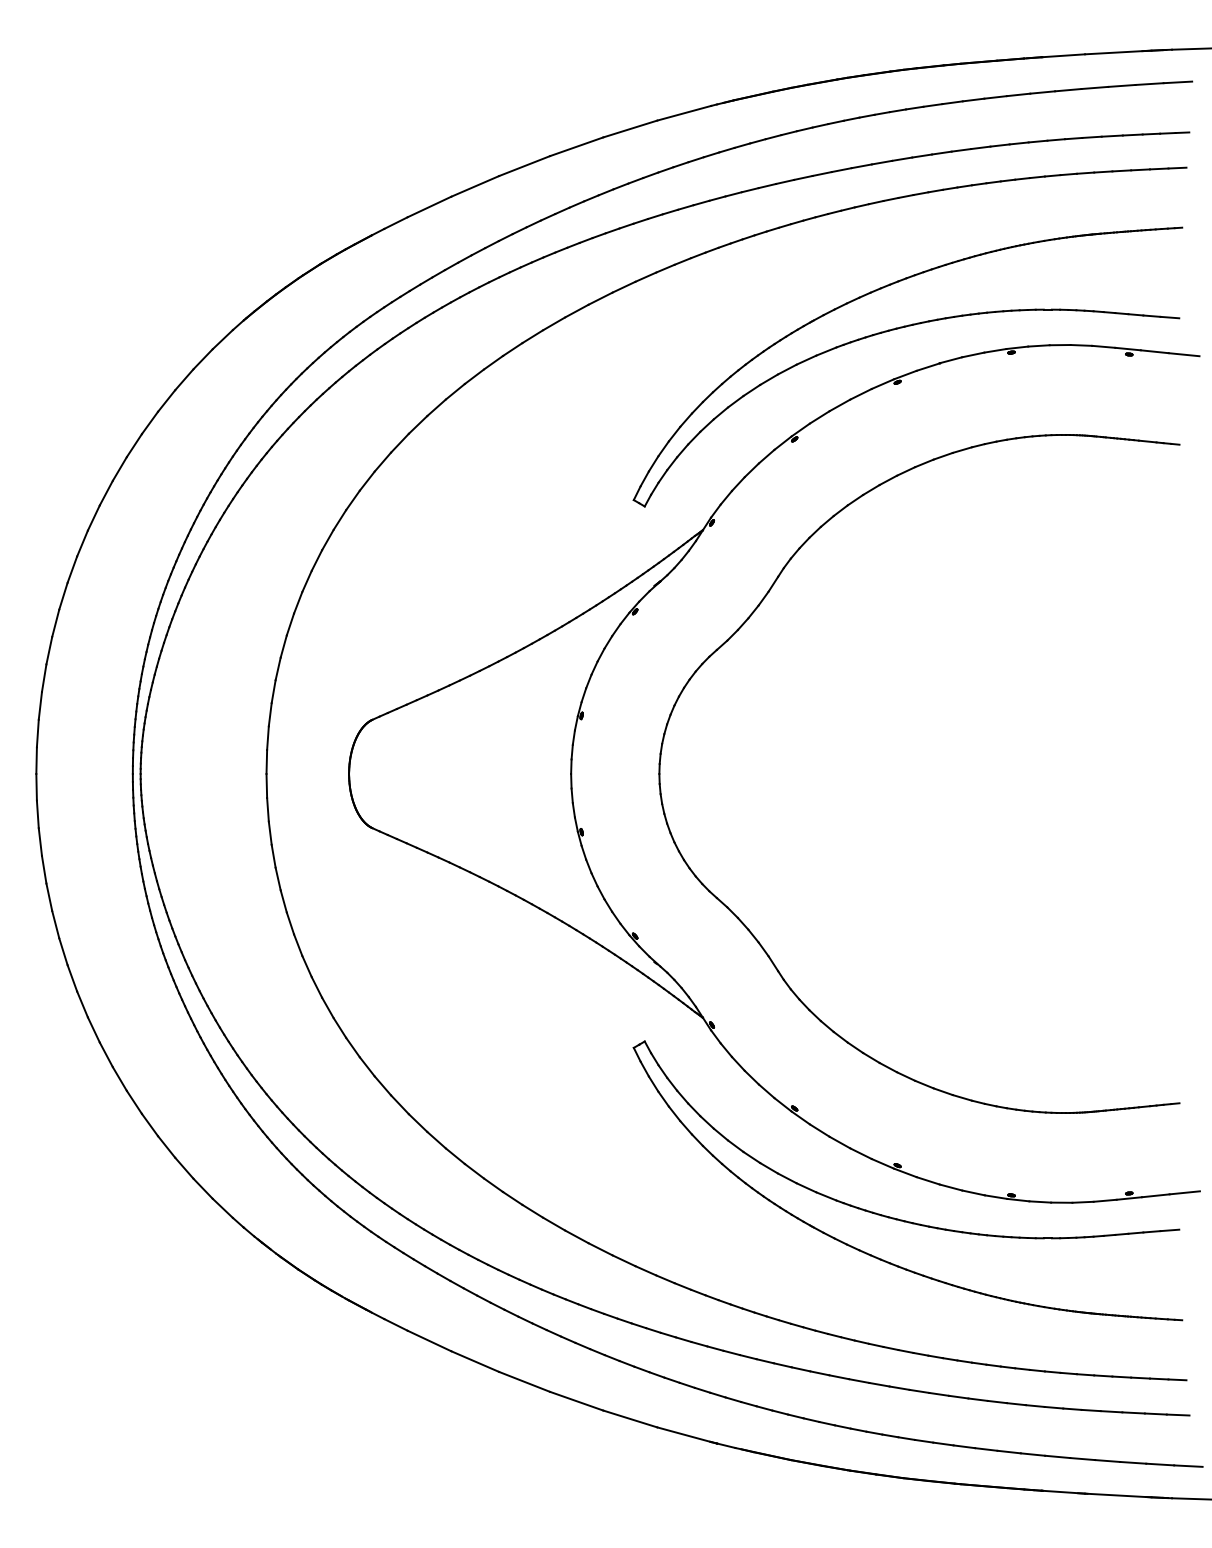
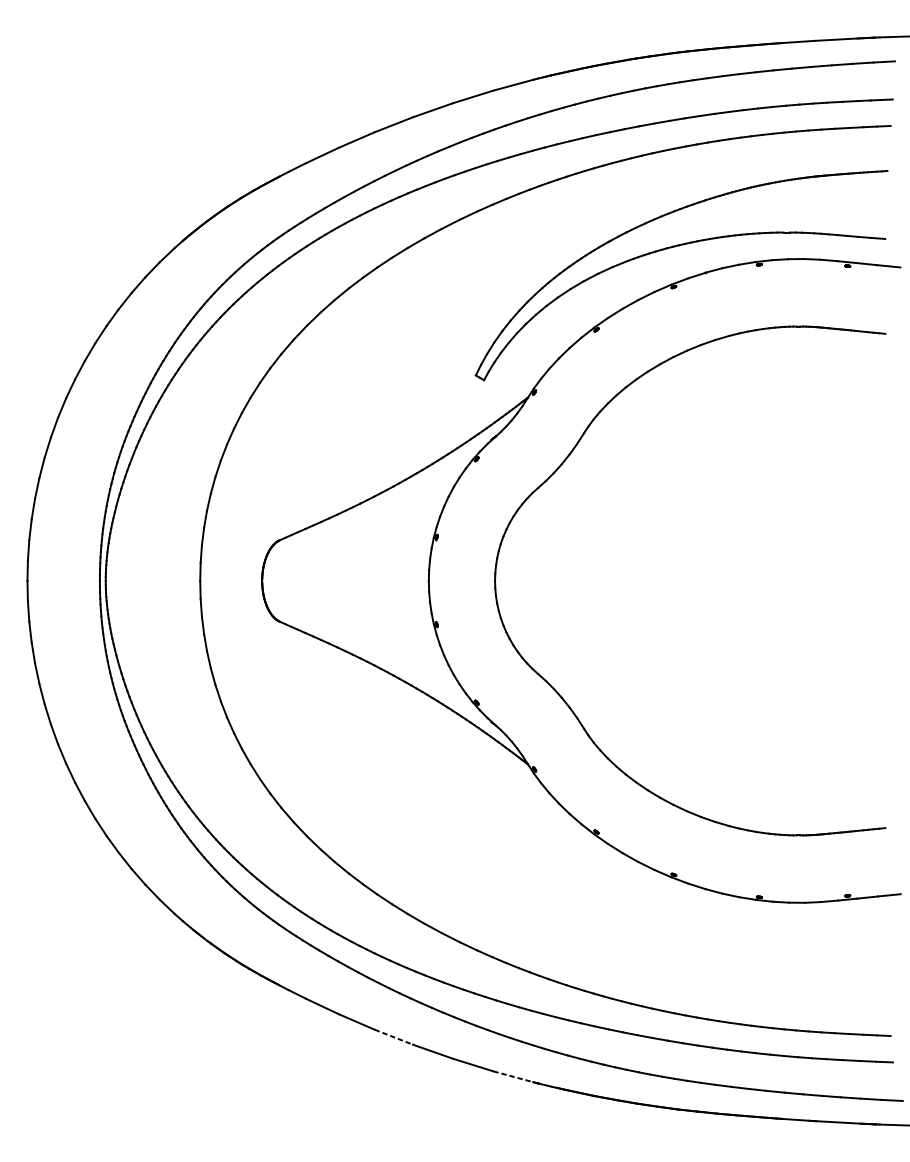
part: (898, 1218) -> (674, 914), removed
line: (525, 1382) -> (394, 1037), solid -> dashed
line: (684, 1434) -> (513, 1076), solid -> dashed

